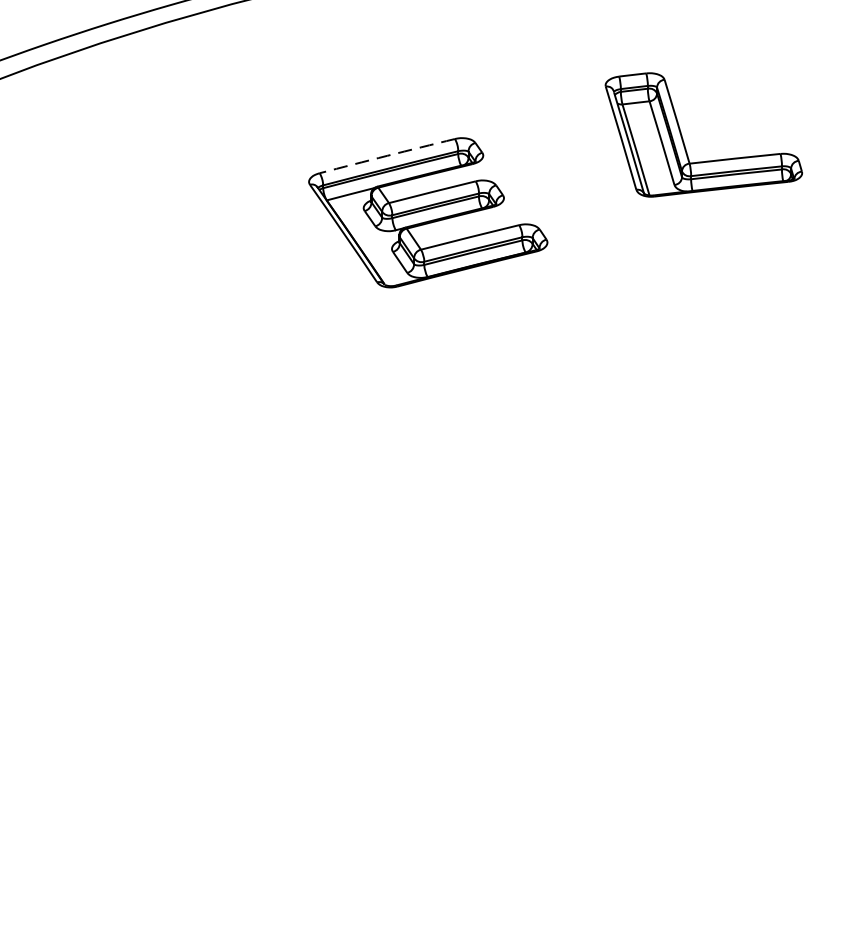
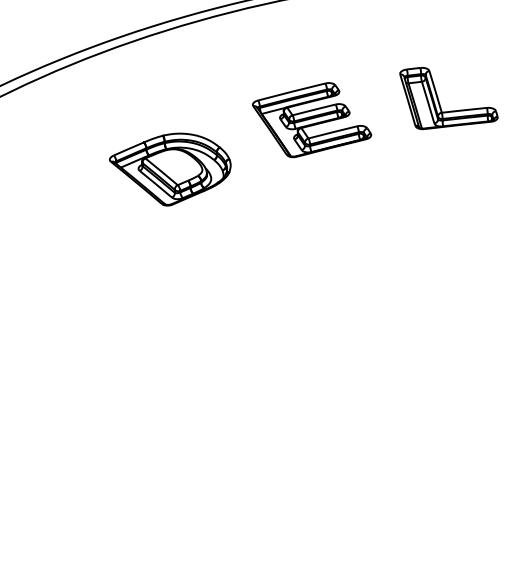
part: (684, 138) -> (439, 100), moved
arc: (386, 155) -> (291, 91), dashed -> solid
part: (143, 312) -> (170, 169), added

